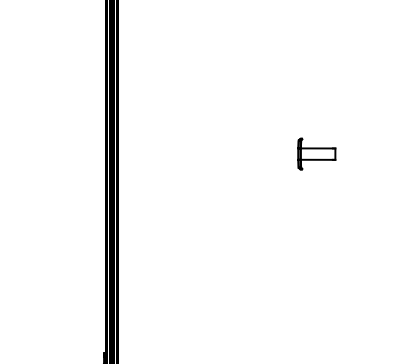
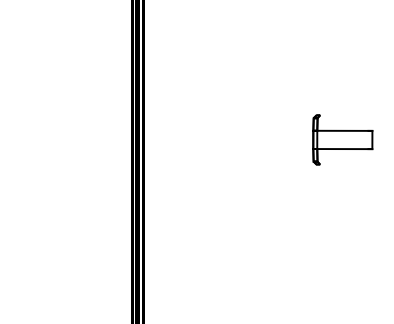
part: (316, 153) -> (342, 139), size x1.6

